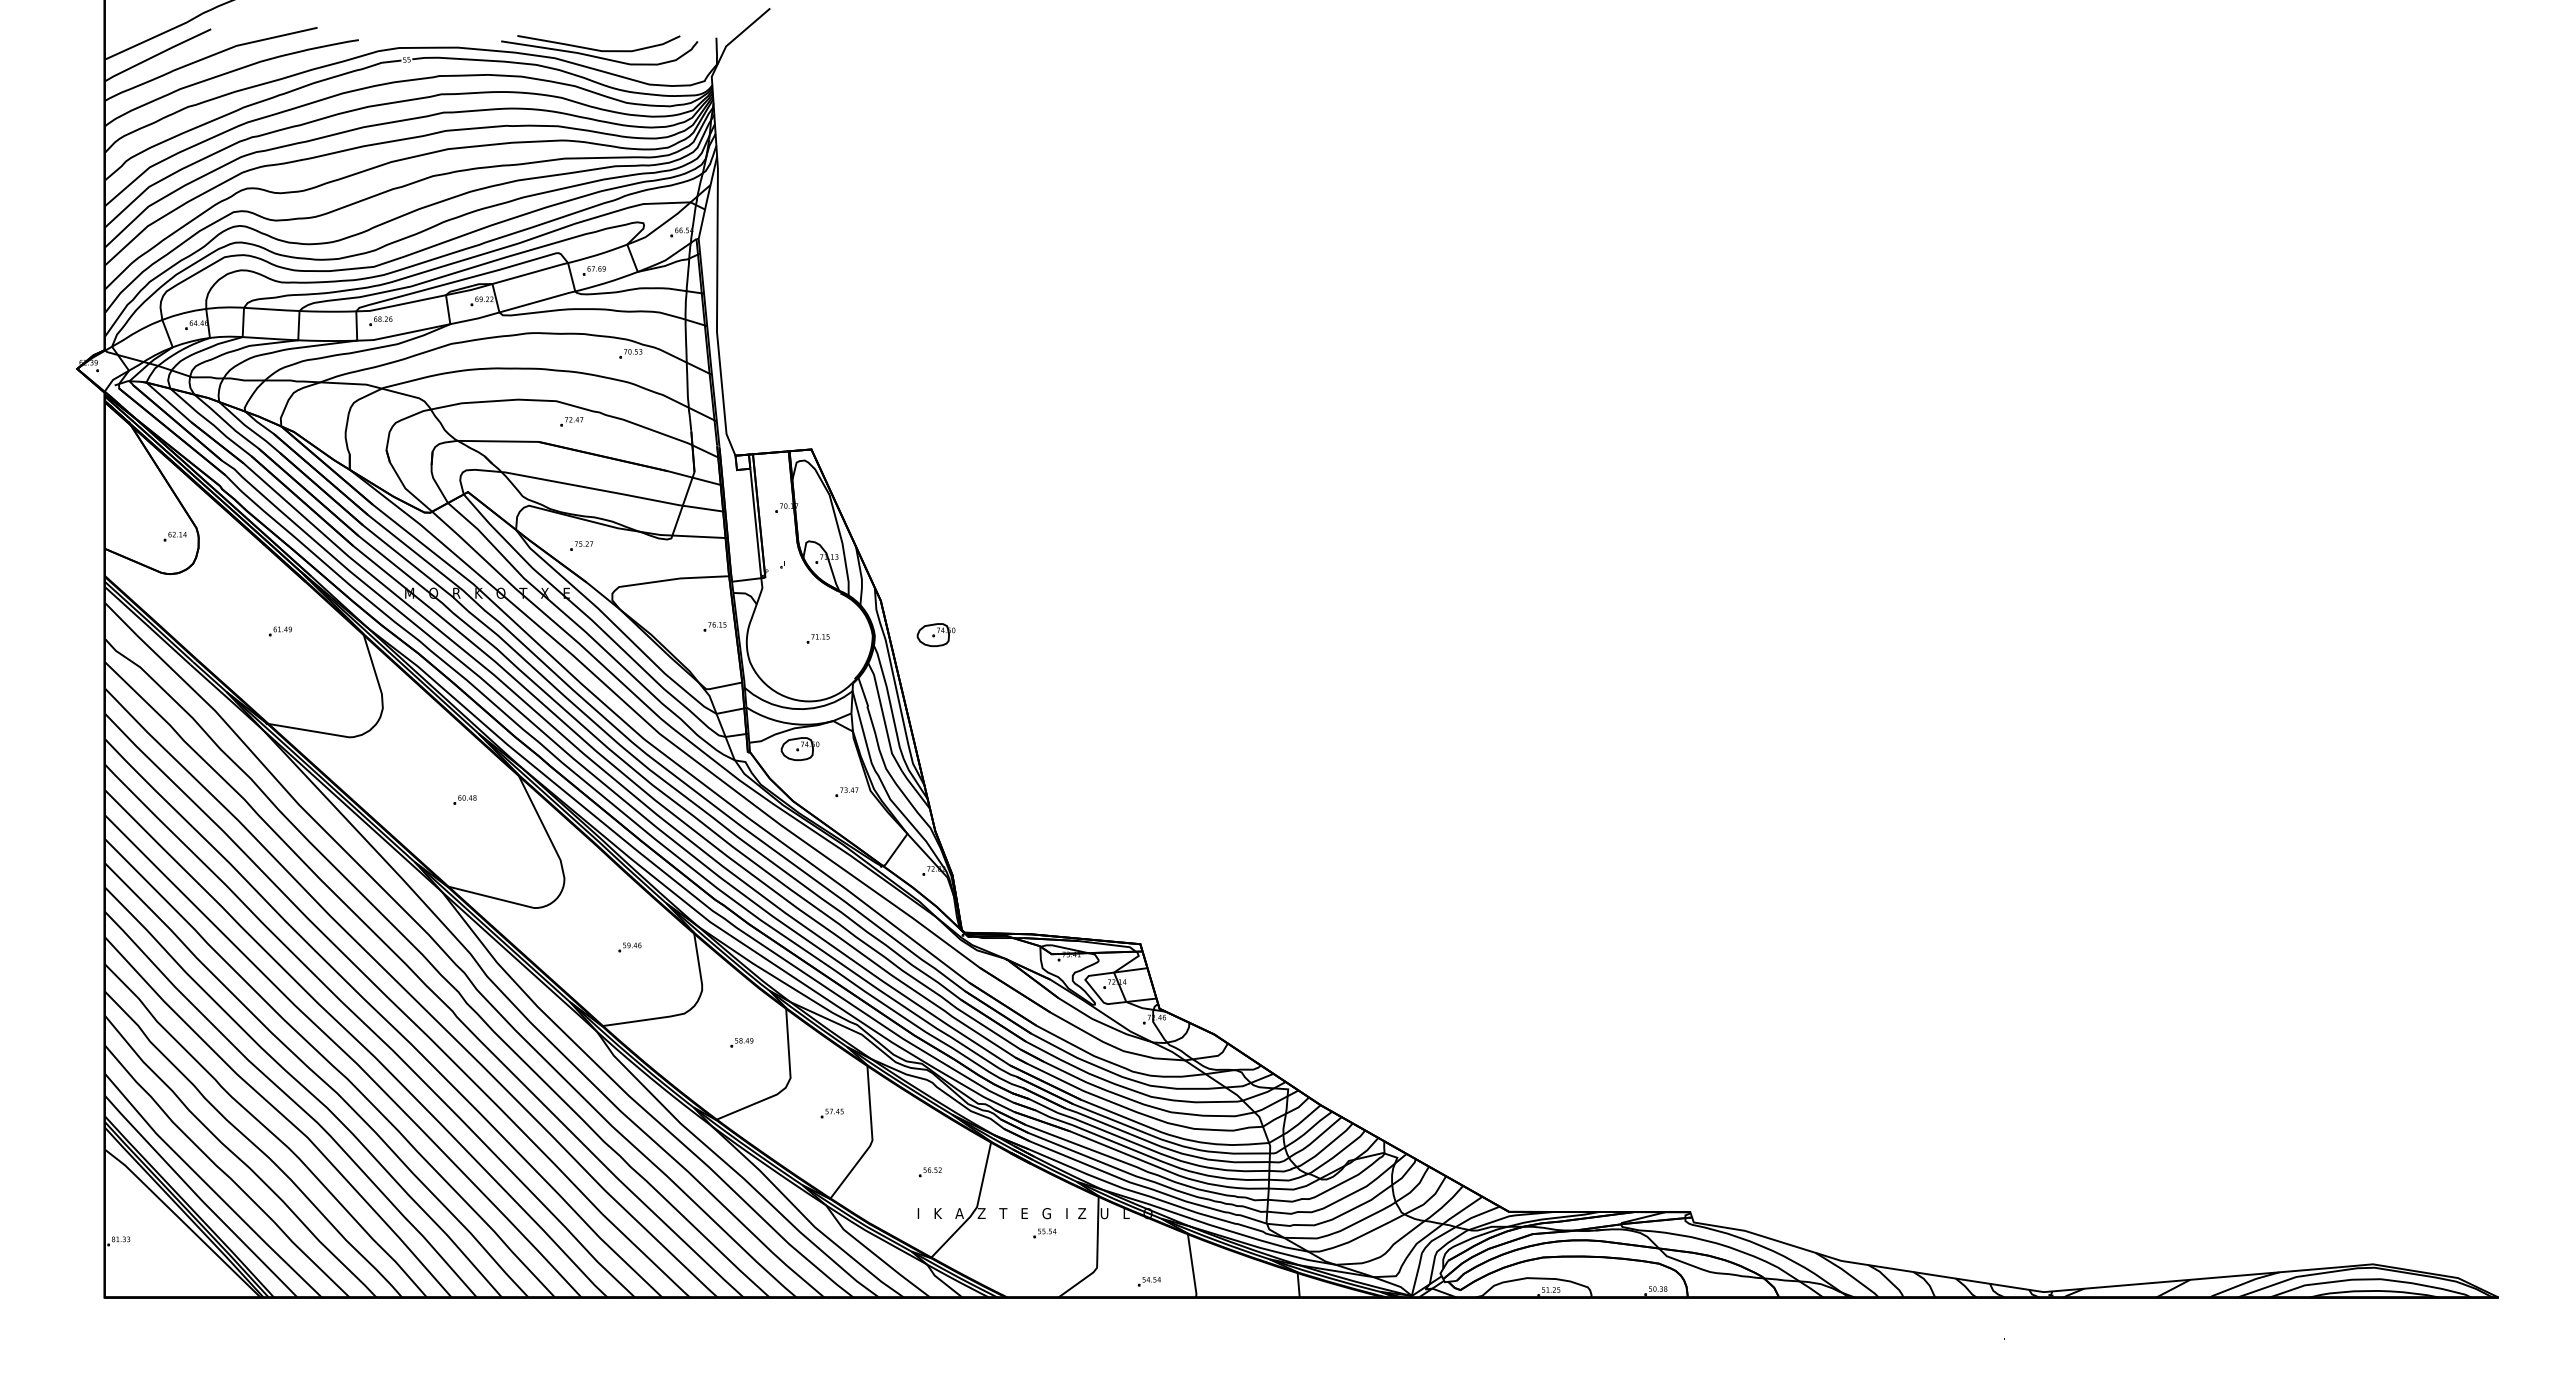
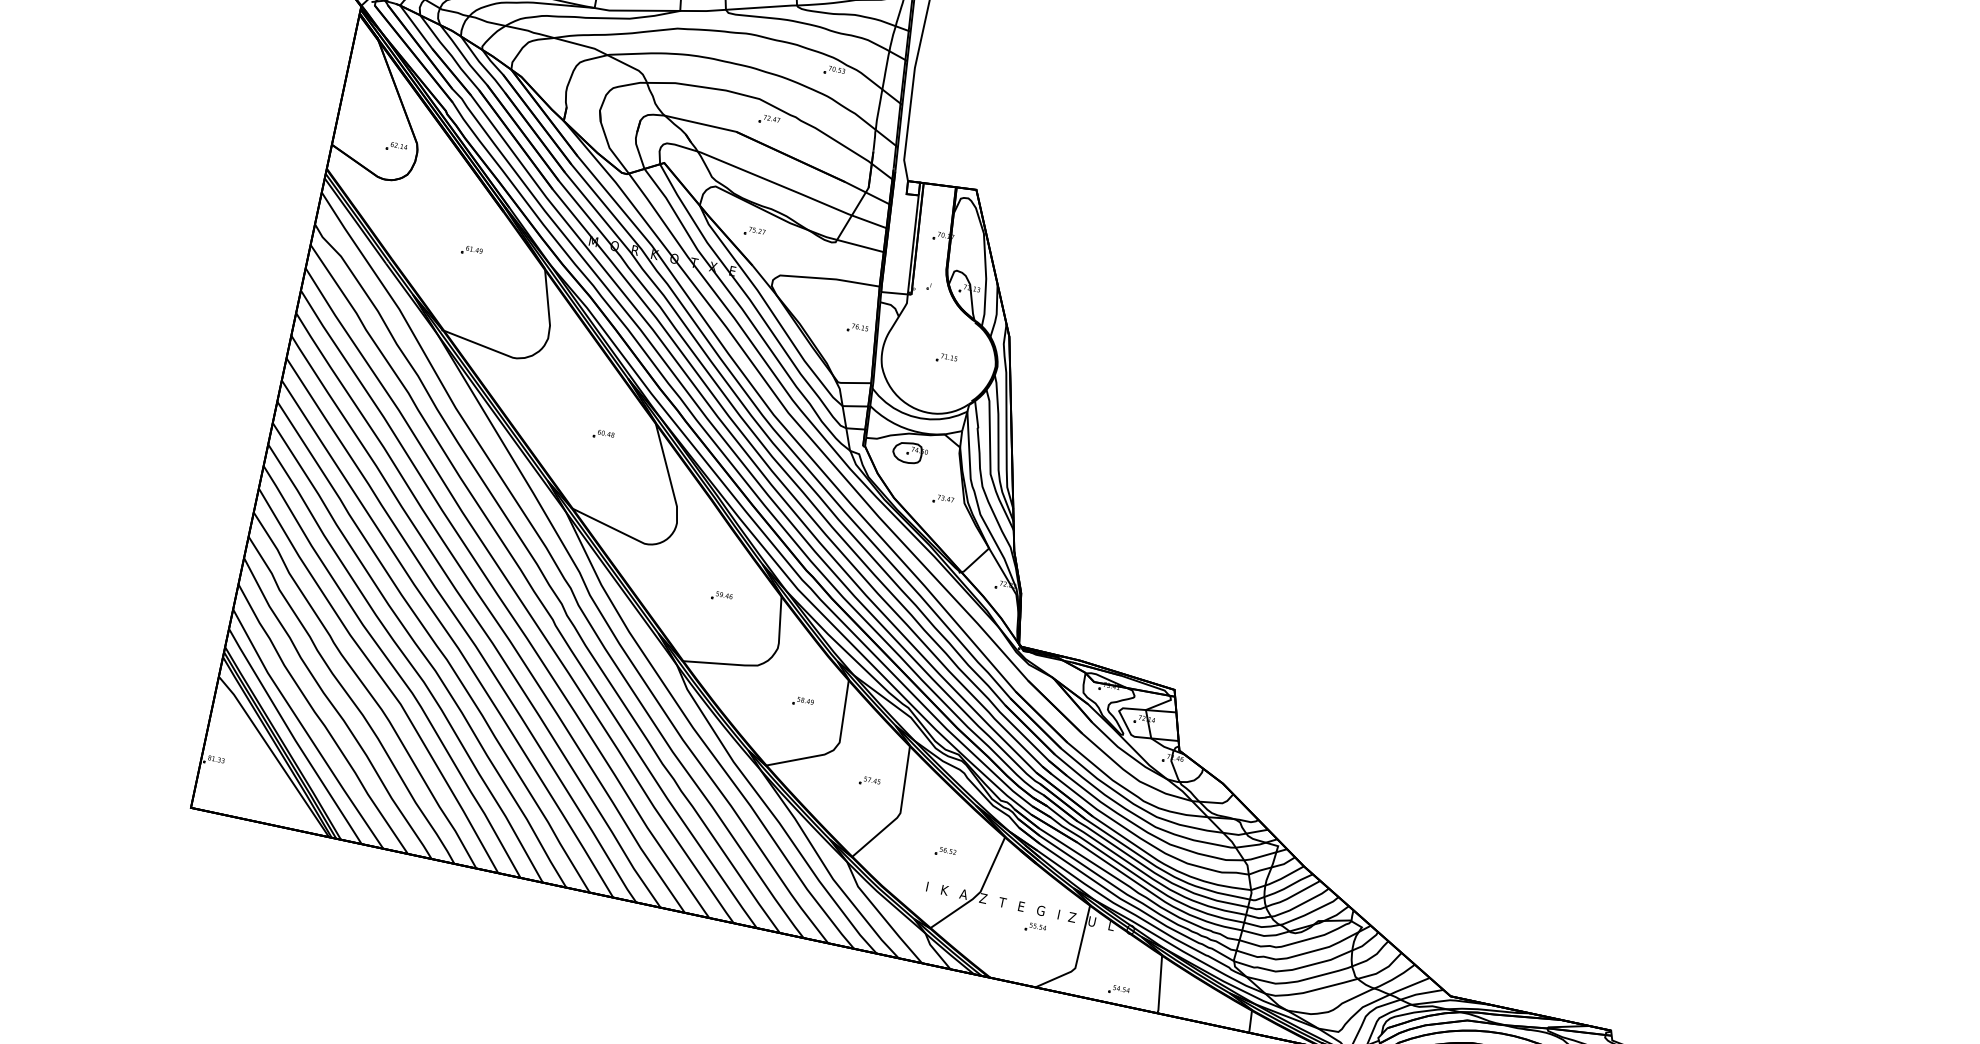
part: (935, 635) -> (1051, 377), removed

